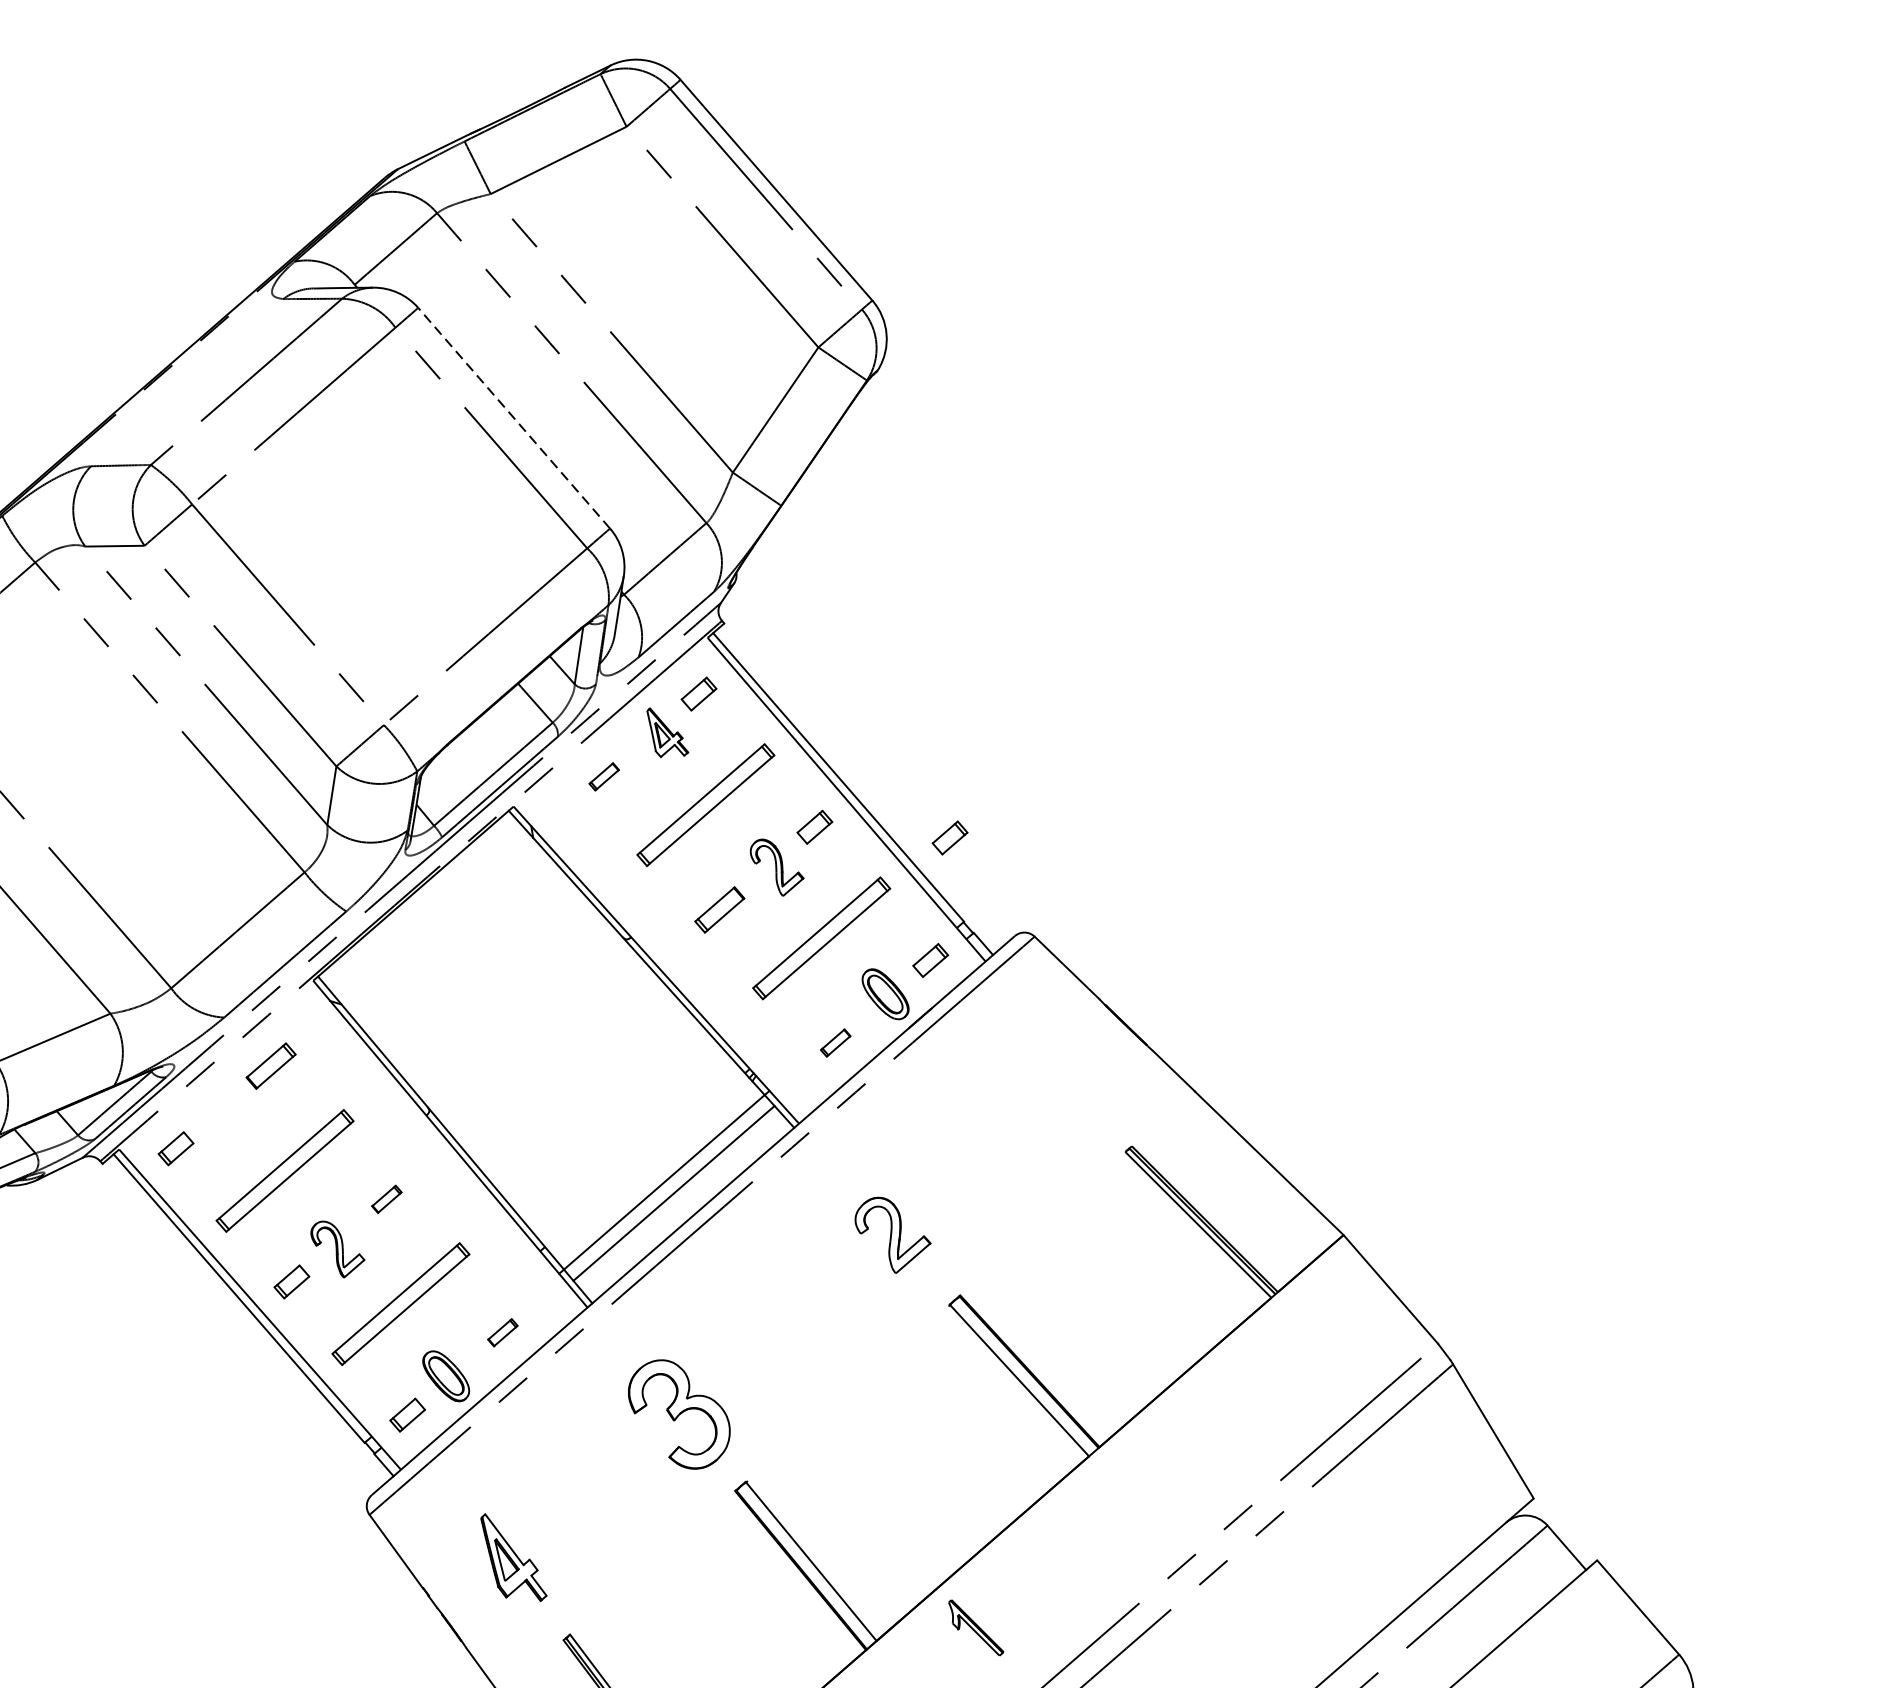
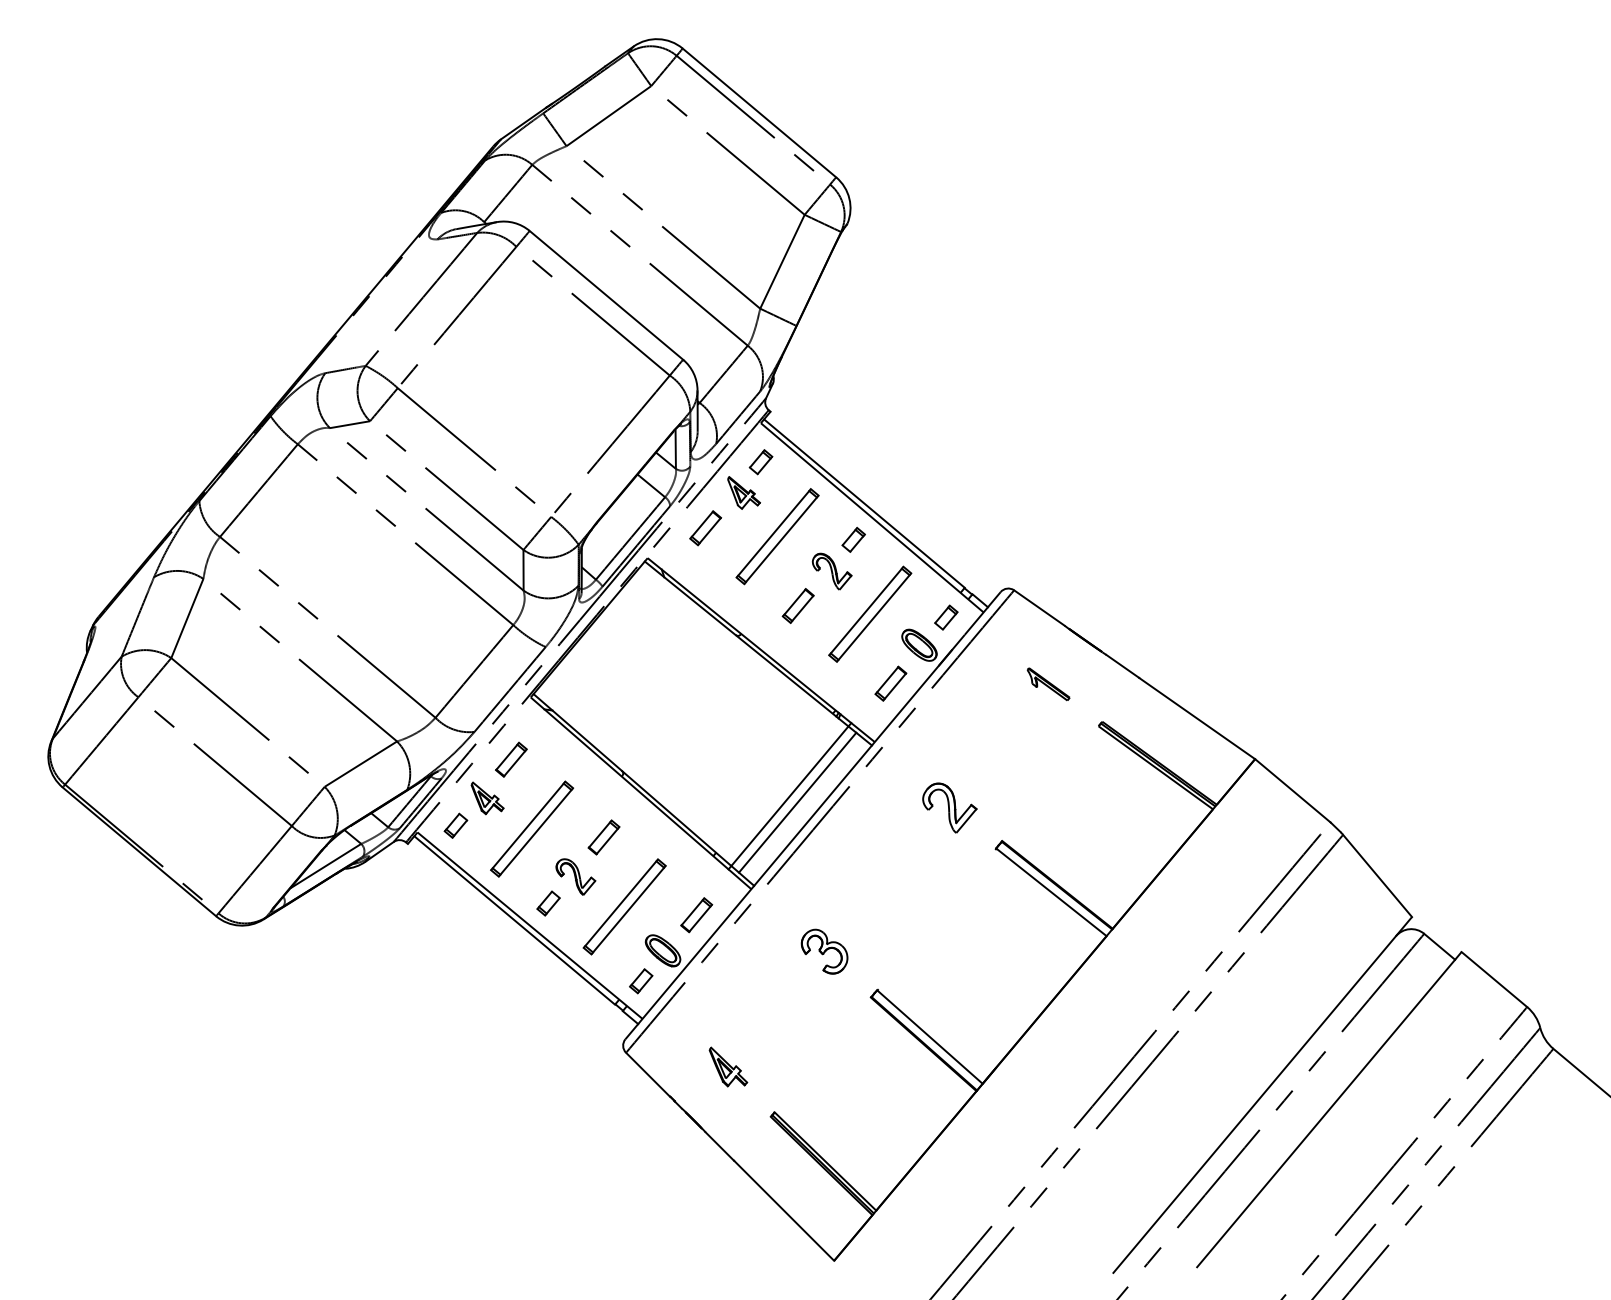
line: (514, 418) -> (606, 295), dashed -> solid
part: (603, 777) -> (705, 528), size x1.67
part: (950, 837) -> (946, 532), removed
part: (835, 1042) -> (890, 683), size x1.67
part: (227, 1116) -> (487, 798), added
part: (386, 1199) -> (603, 837), size x1.67
part: (502, 1332) -> (696, 915), size x1.67
part: (678, 1414) -> (824, 951), size x0.62
part: (514, 1557) -> (728, 1066), size x0.71
part: (975, 1628) -> (1048, 684), moved

